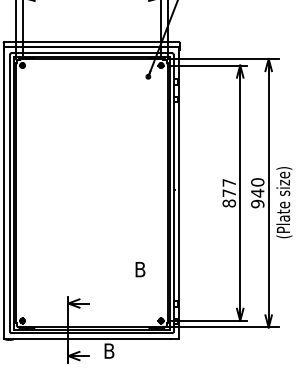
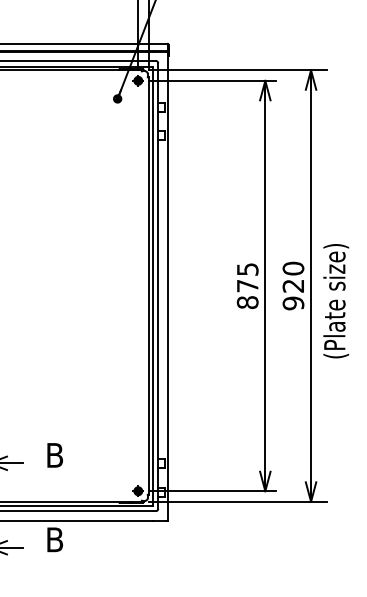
text: (229, 182) -> (248, 268), 877 -> 875
text: (257, 192) -> (293, 284), 940 -> 920
text: (140, 269) -> (55, 455), moved

